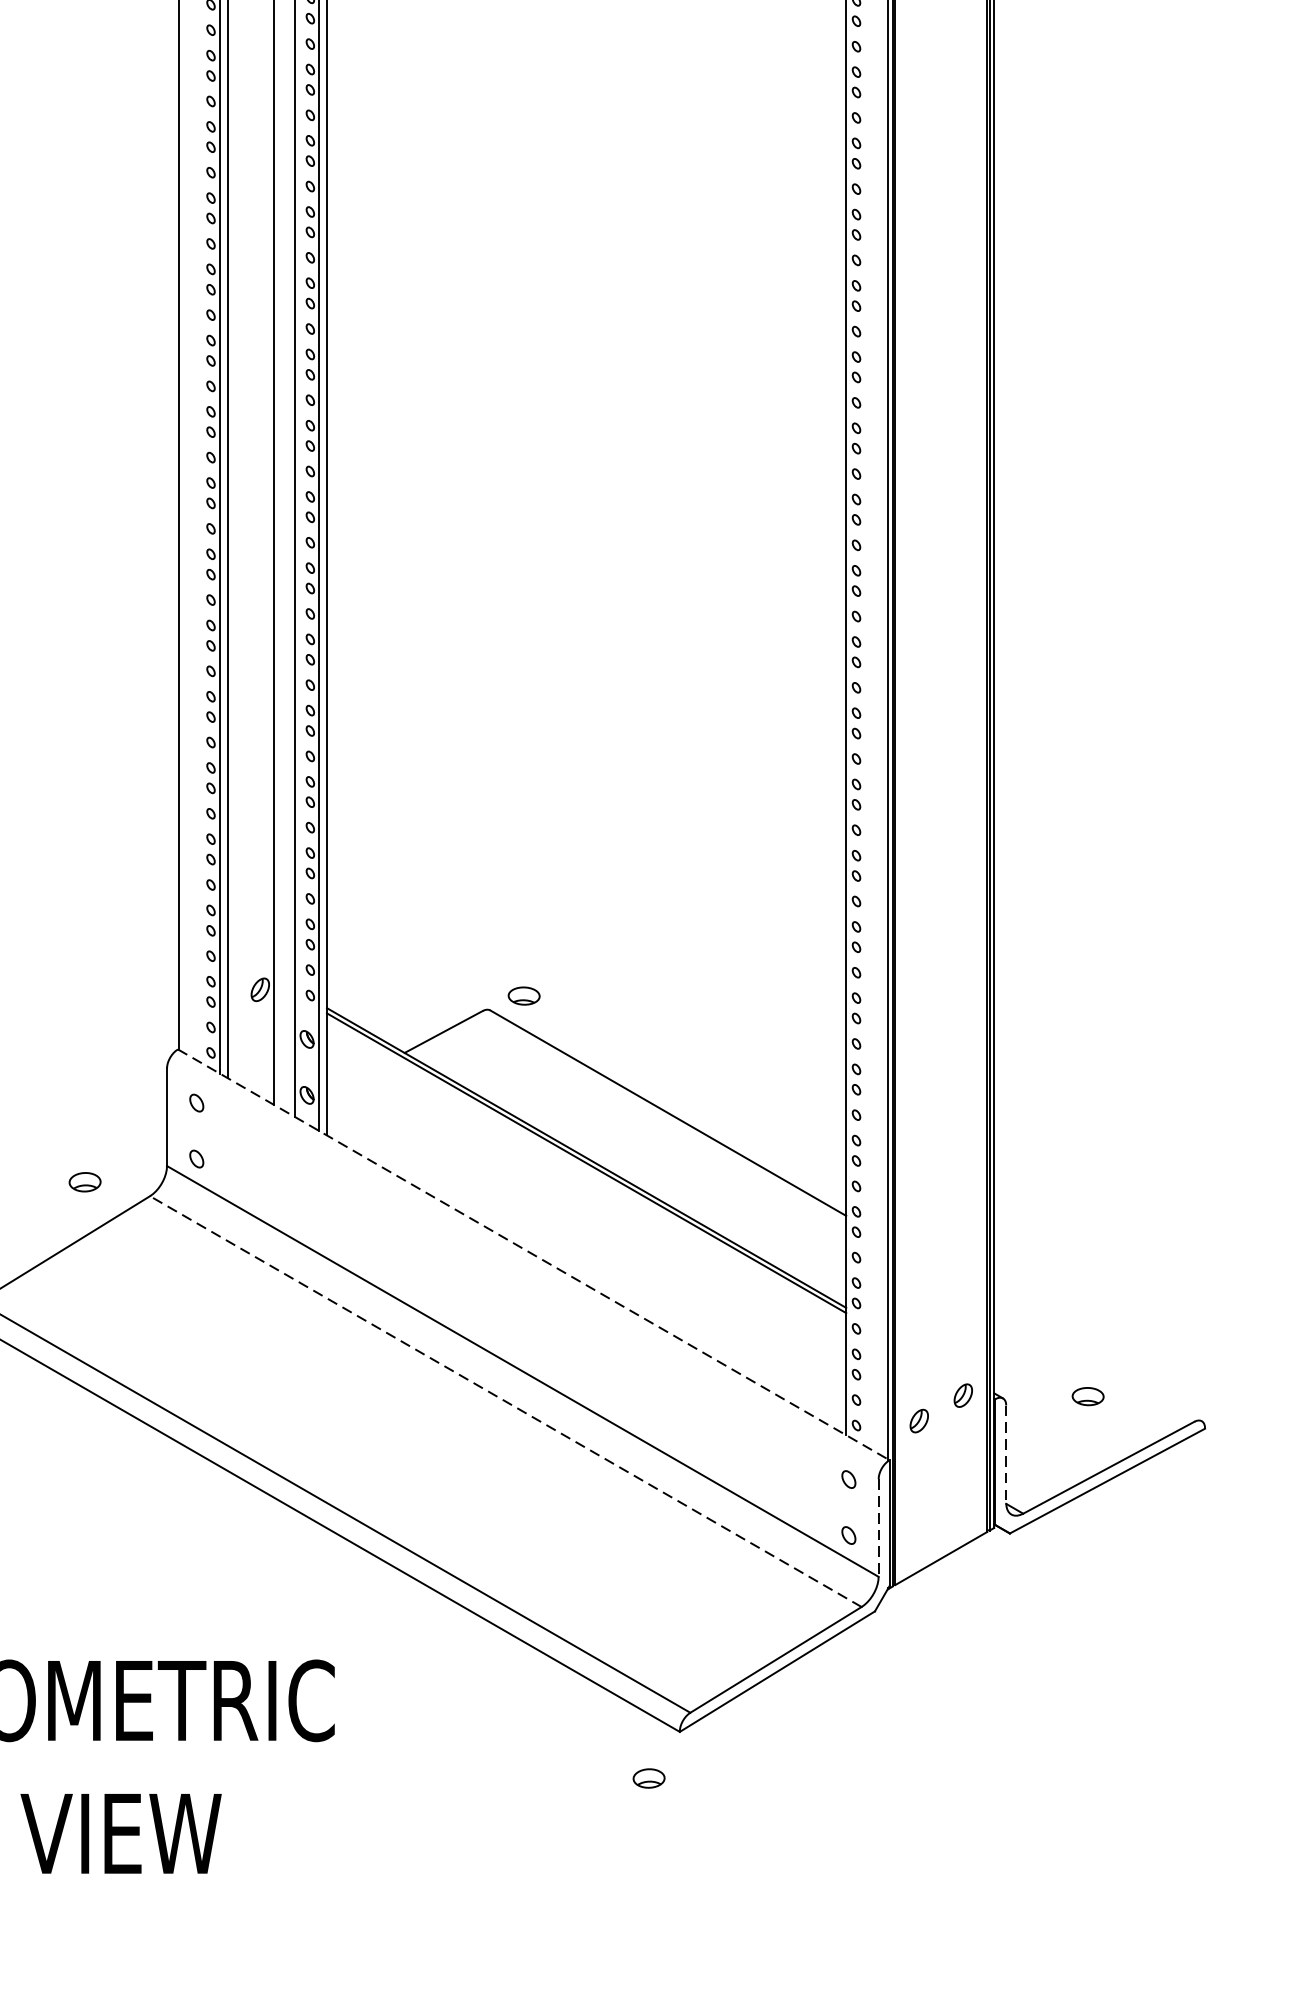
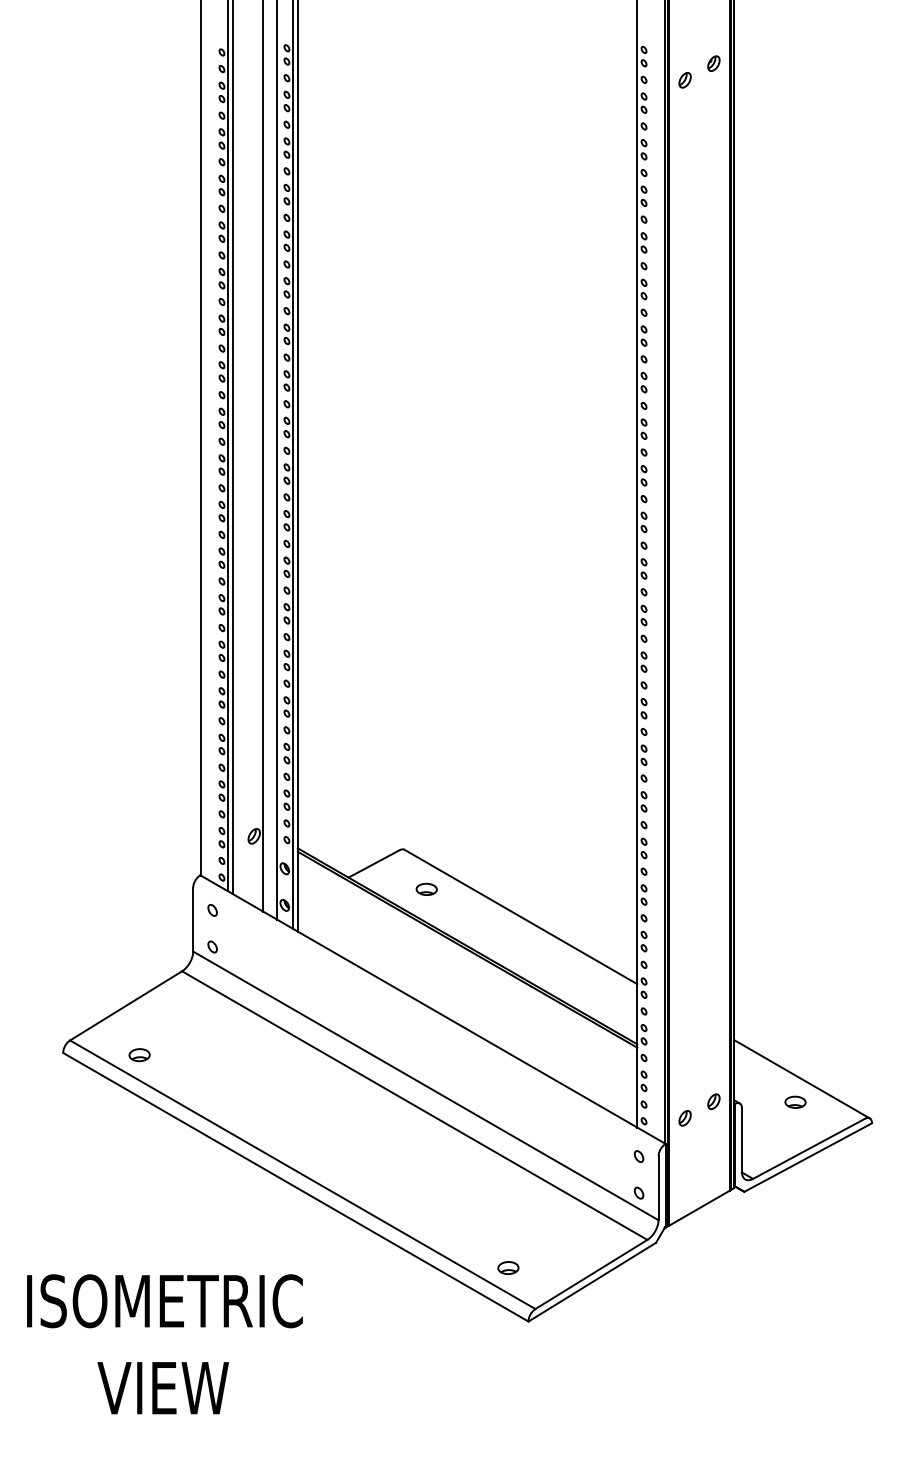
part: (523, 994) -> (426, 888), moved
part: (84, 1182) -> (139, 1055), moved
line: (534, 1254) -> (433, 1009), dashed -> solid
line: (1097, 1361) -> (801, 1079), added
line: (505, 1401) -> (414, 1105), dashed -> solid
line: (1005, 1454) -> (741, 1140), dashed -> solid
line: (878, 1528) -> (658, 1188), dashed -> solid
part: (649, 1777) -> (508, 1267), moved

